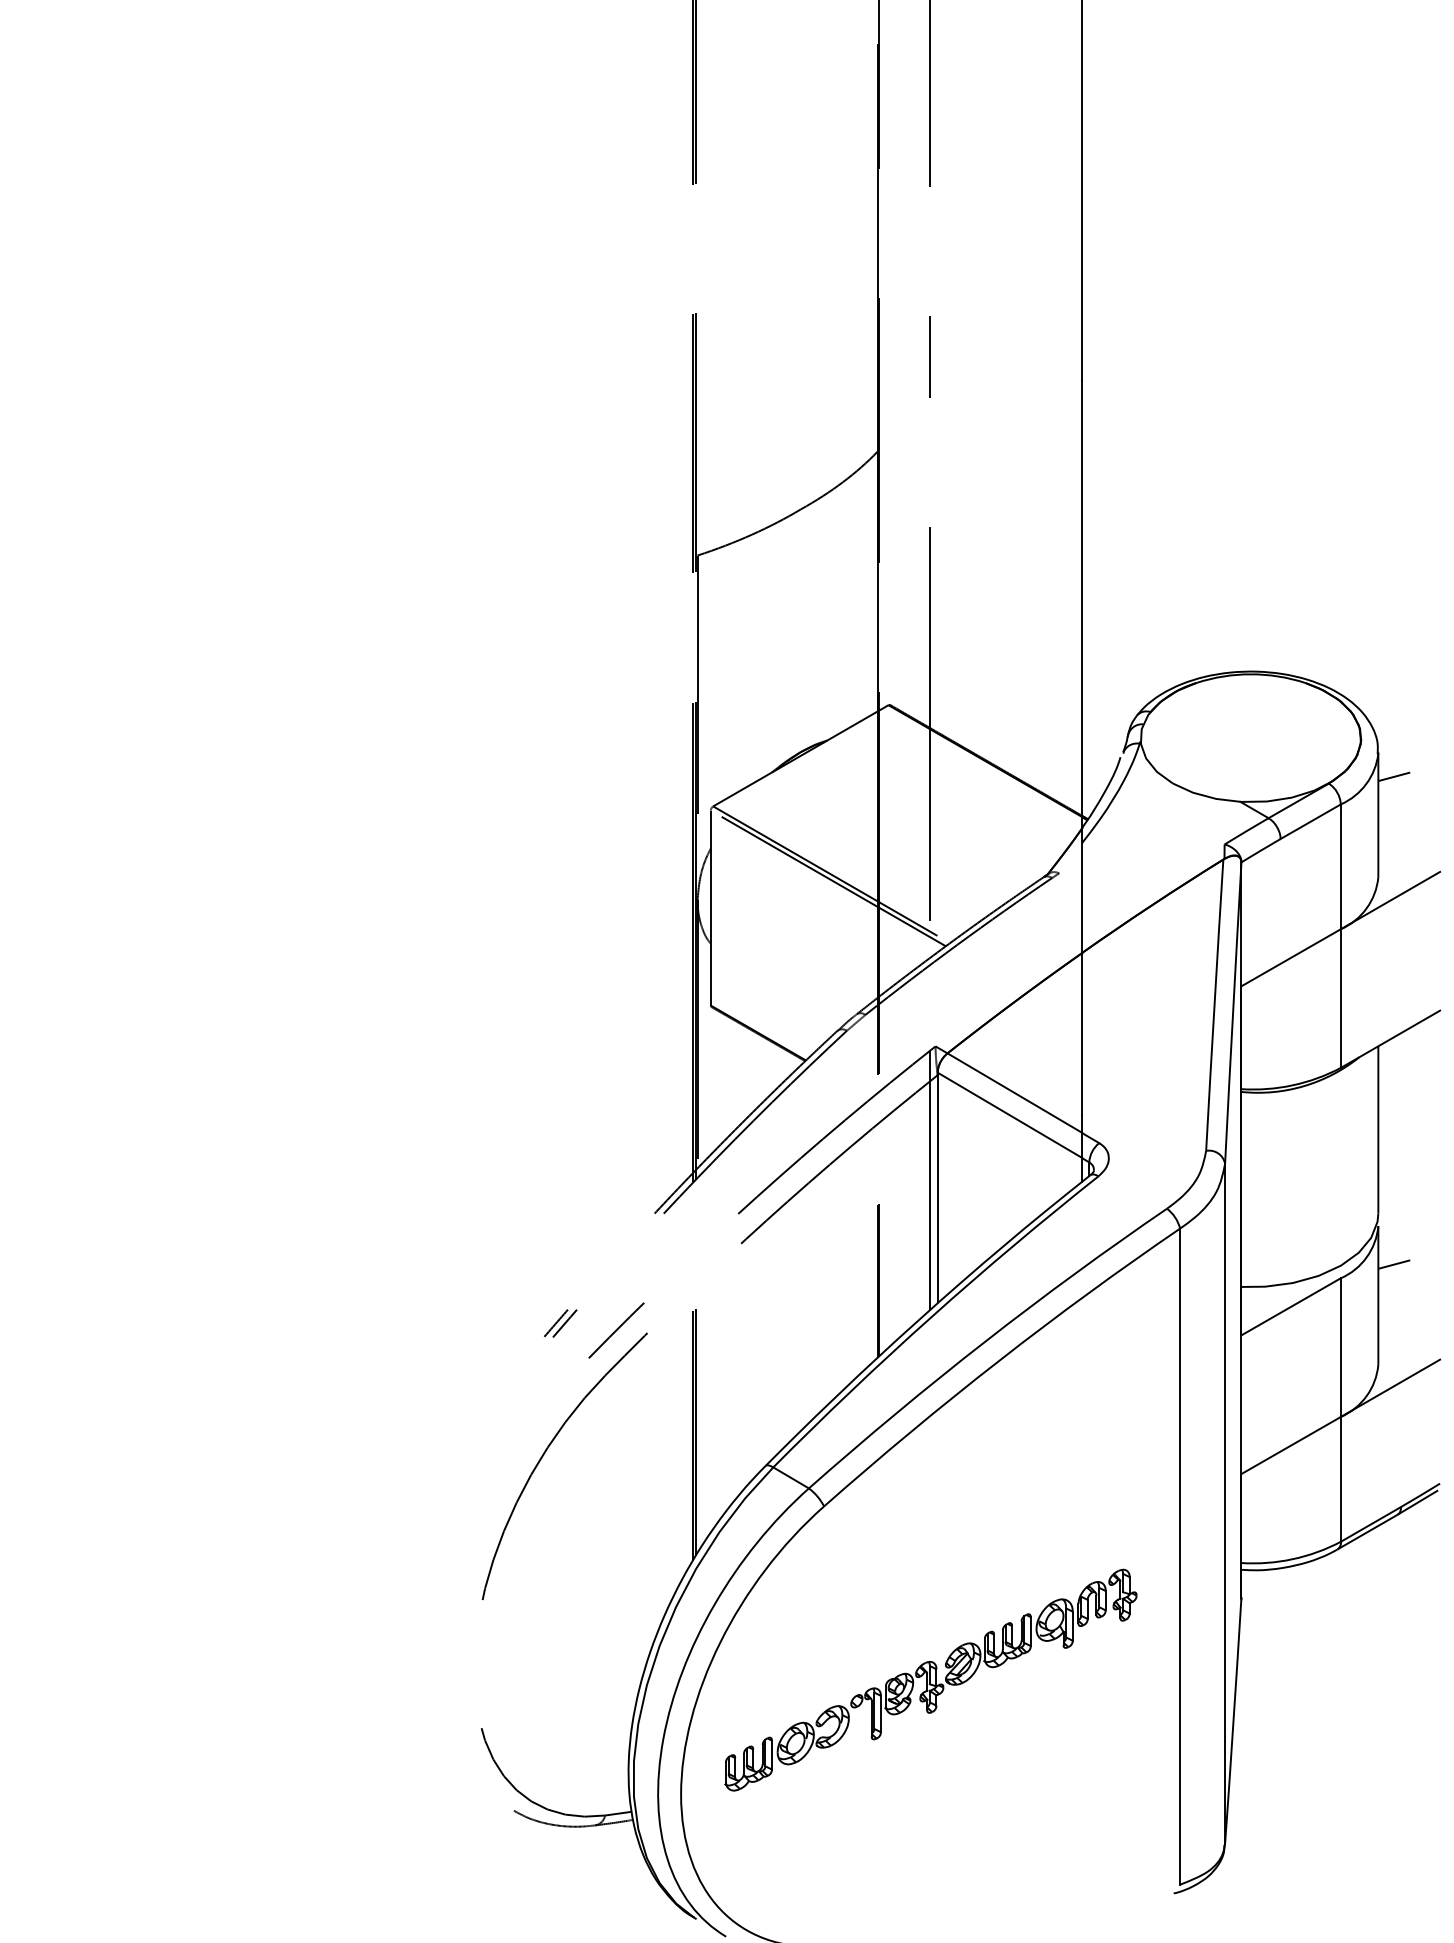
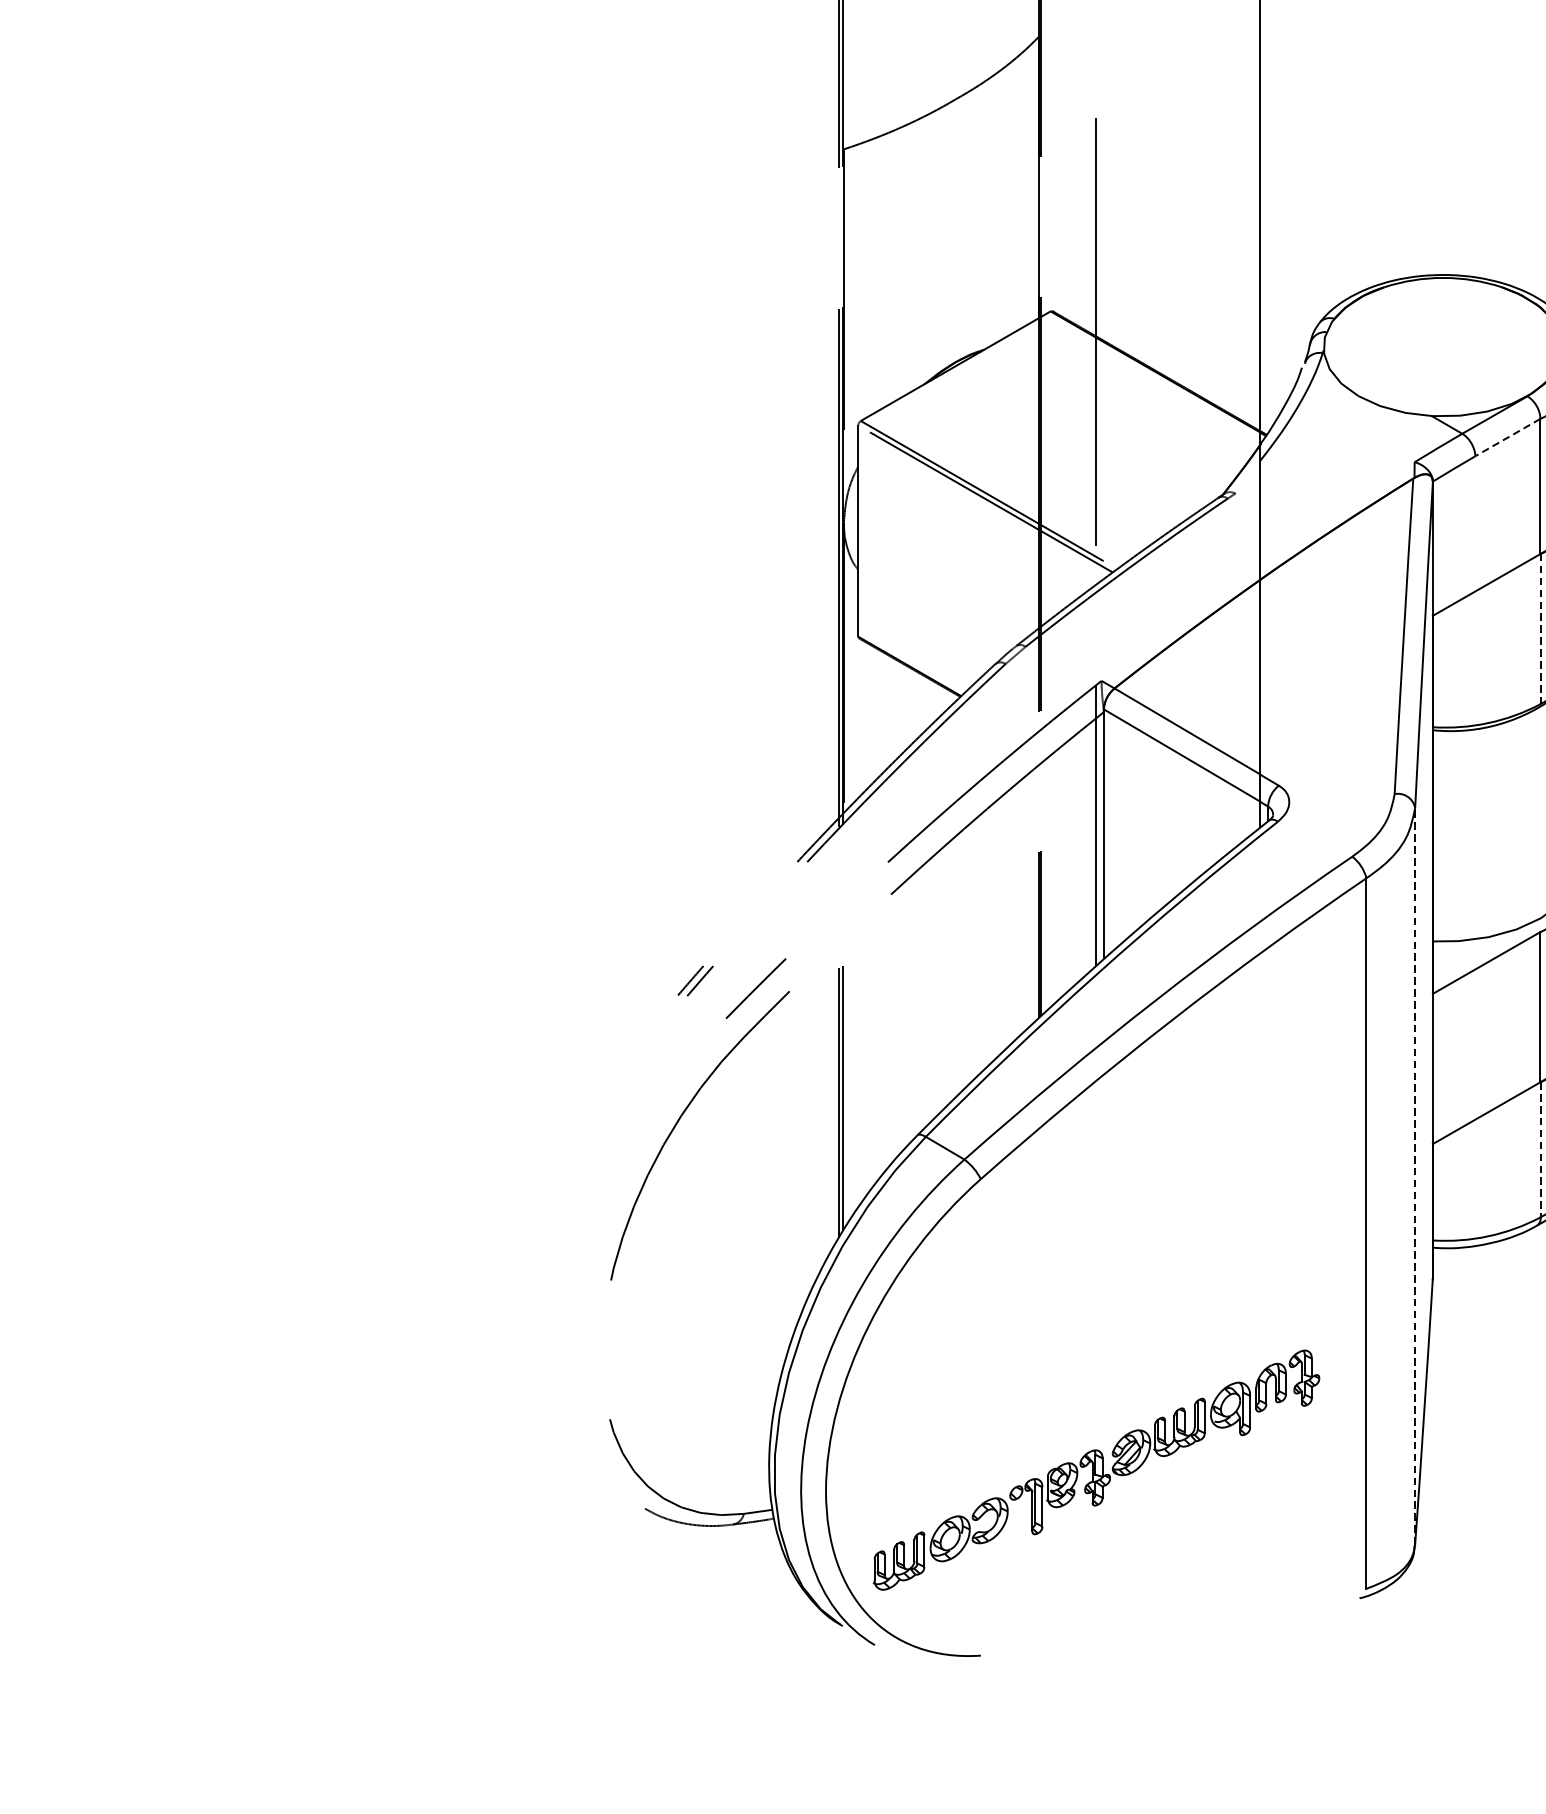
line: (1310, 821) -> (1507, 437), solid -> dashed
line: (1341, 998) -> (1541, 629), solid -> dashed
line: (1341, 1479) -> (1541, 1149), solid -> dashed
line: (1225, 1503) -> (1415, 1175), solid -> dashed
part: (930, 1679) -> (1096, 1469), moved

